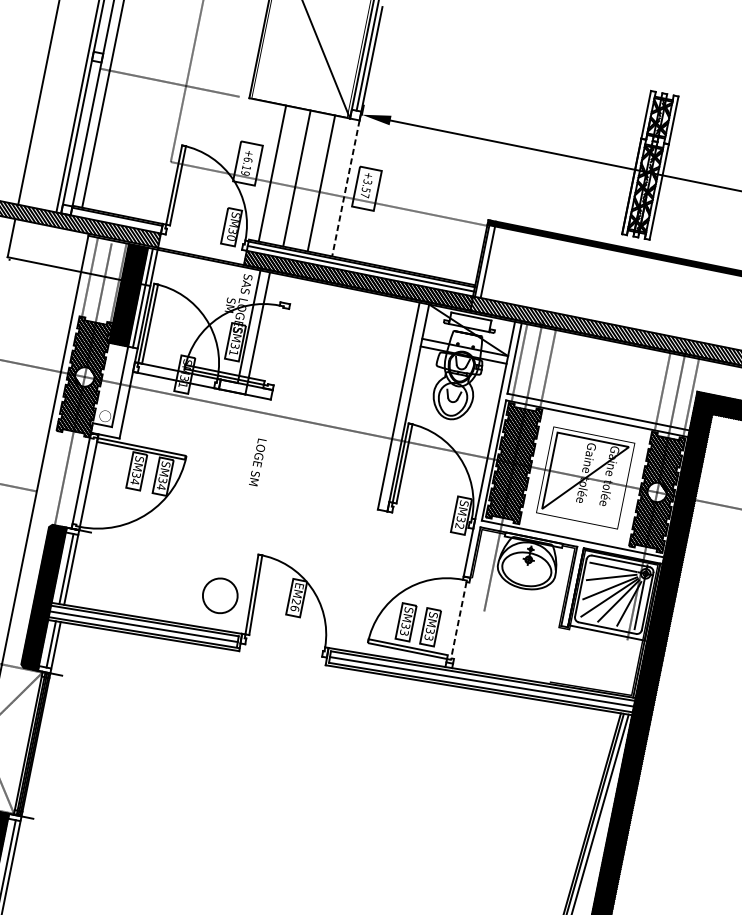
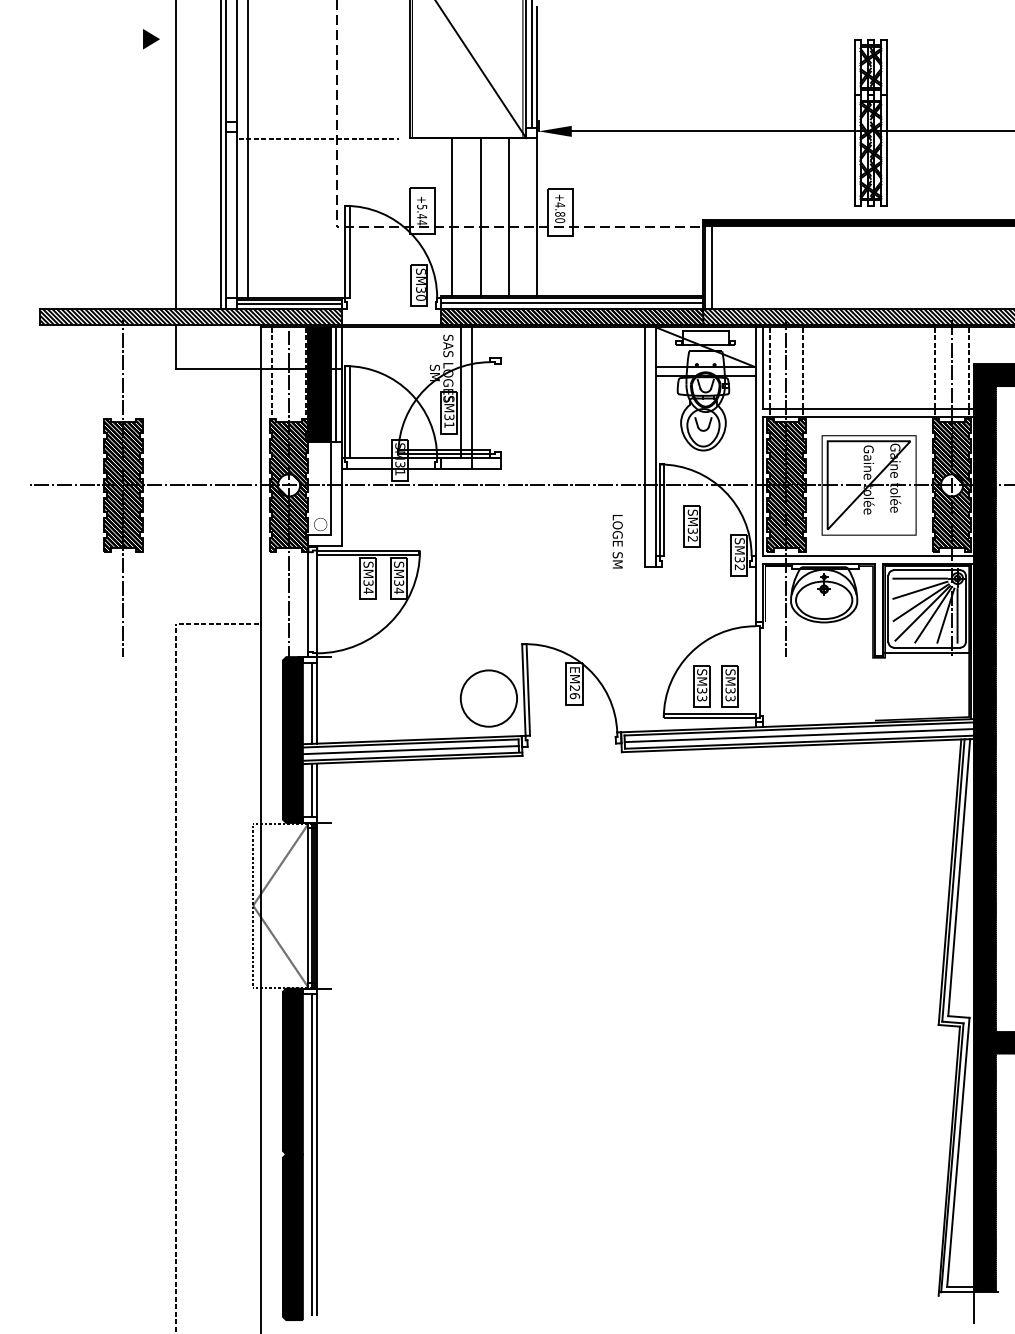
text: (247, 166) -> (422, 214), +6.19 -> +5.44
line: (346, 188) -> (537, 216), dashed -> solid
text: (366, 188) -> (560, 212), +3.57 -> +4.80
line: (116, 220) -> (289, 304), added
text: (257, 462) -> (617, 541), moved
part: (425, 482) -> (691, 526), added
circle: (219, 595) -> (488, 698), size x1.43
line: (458, 620) -> (759, 672), dashed -> solid

